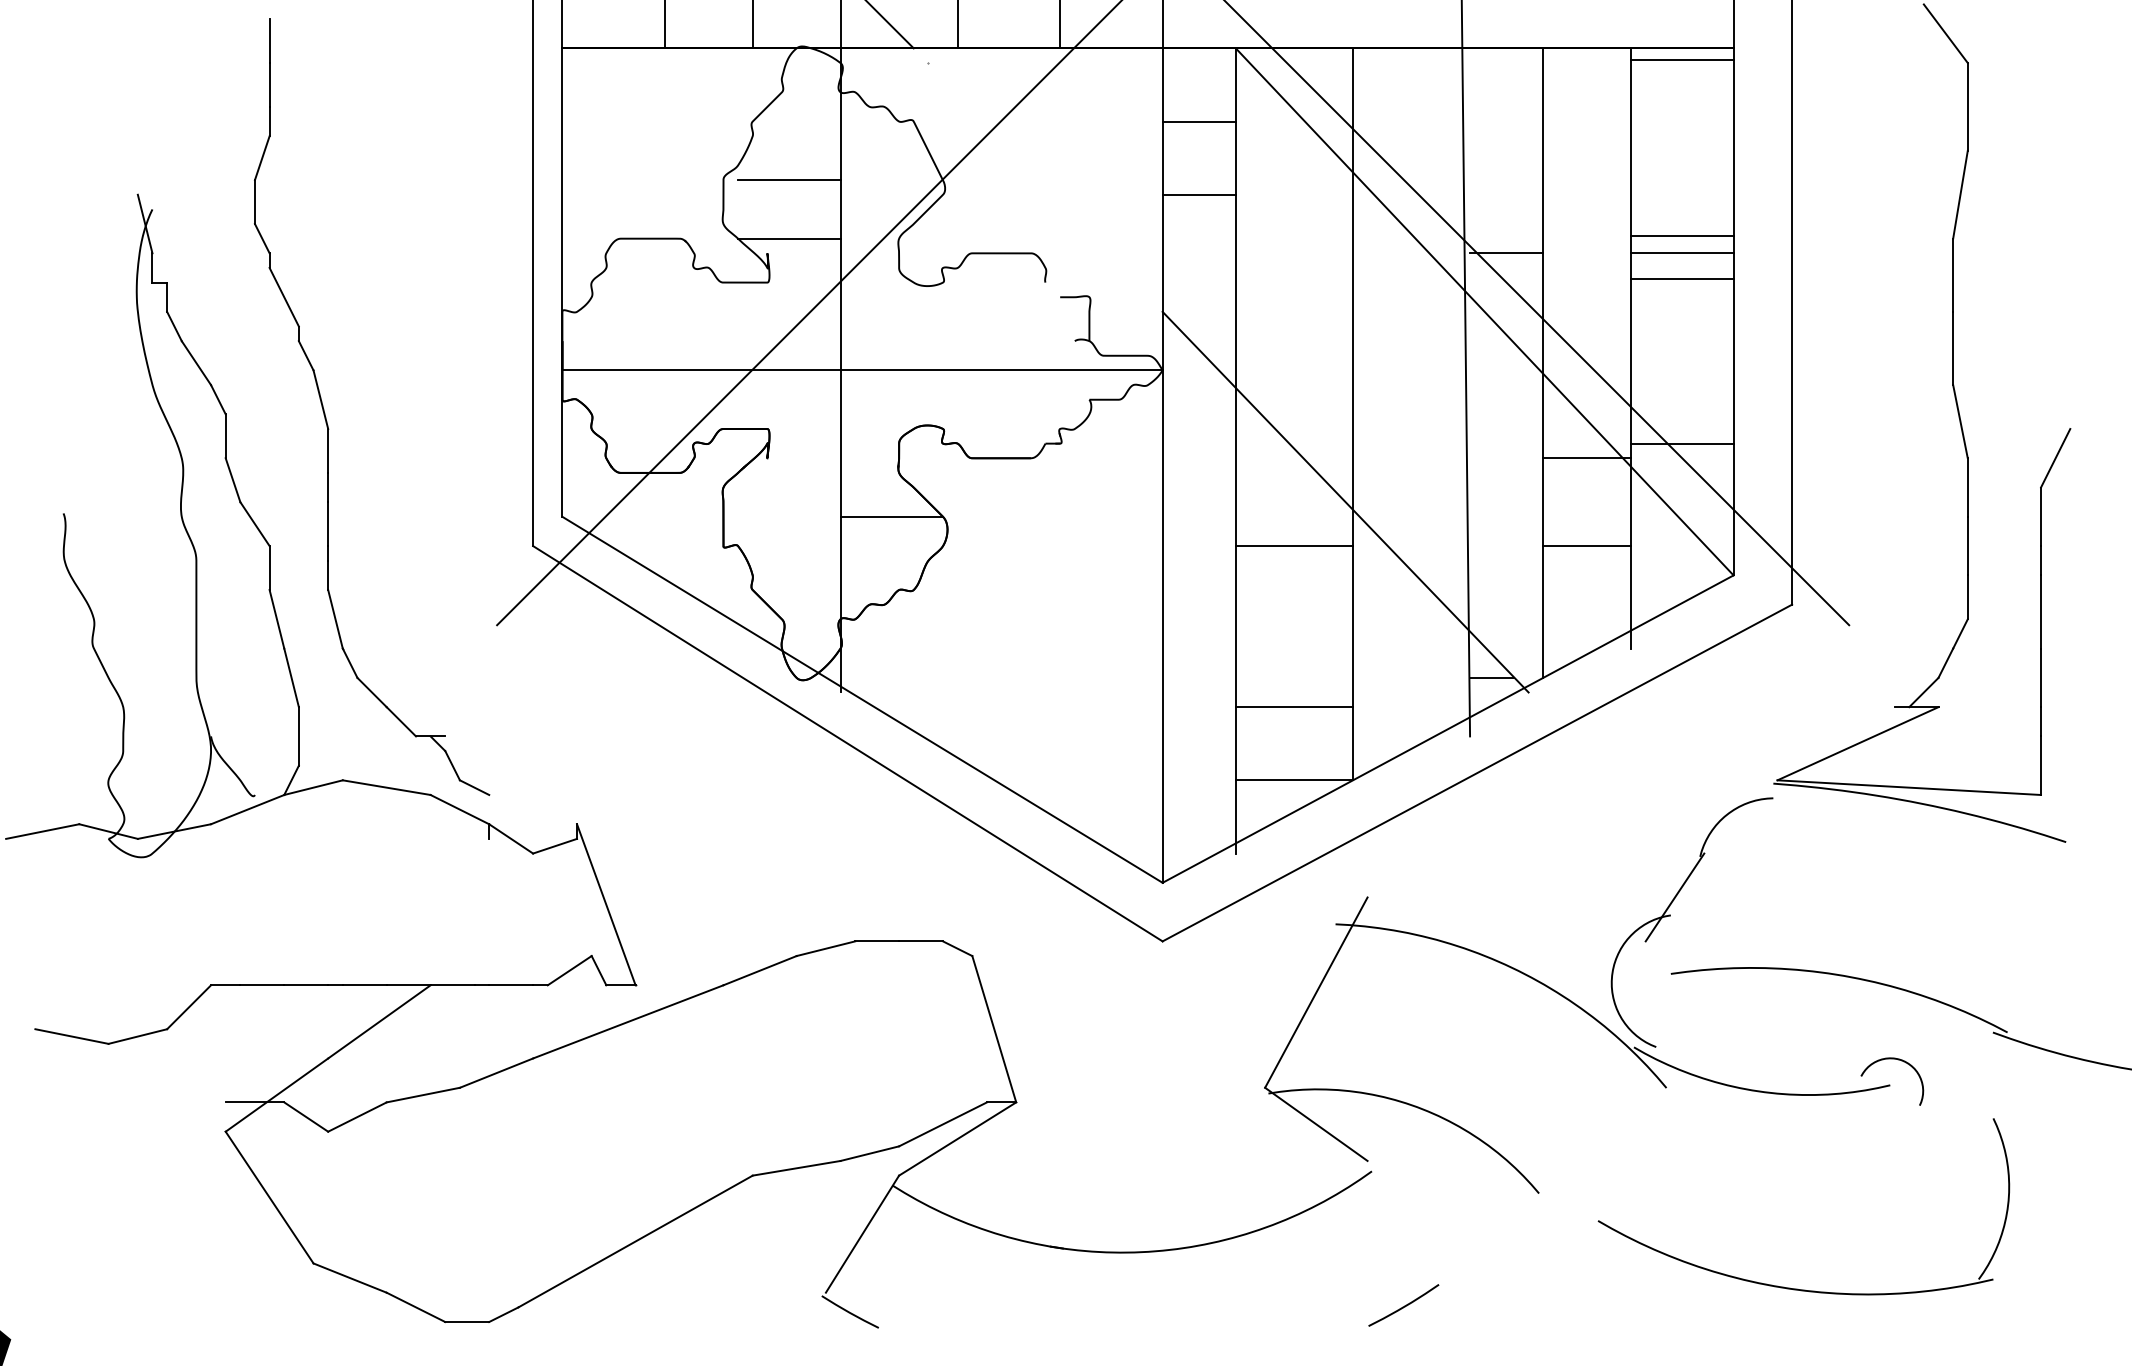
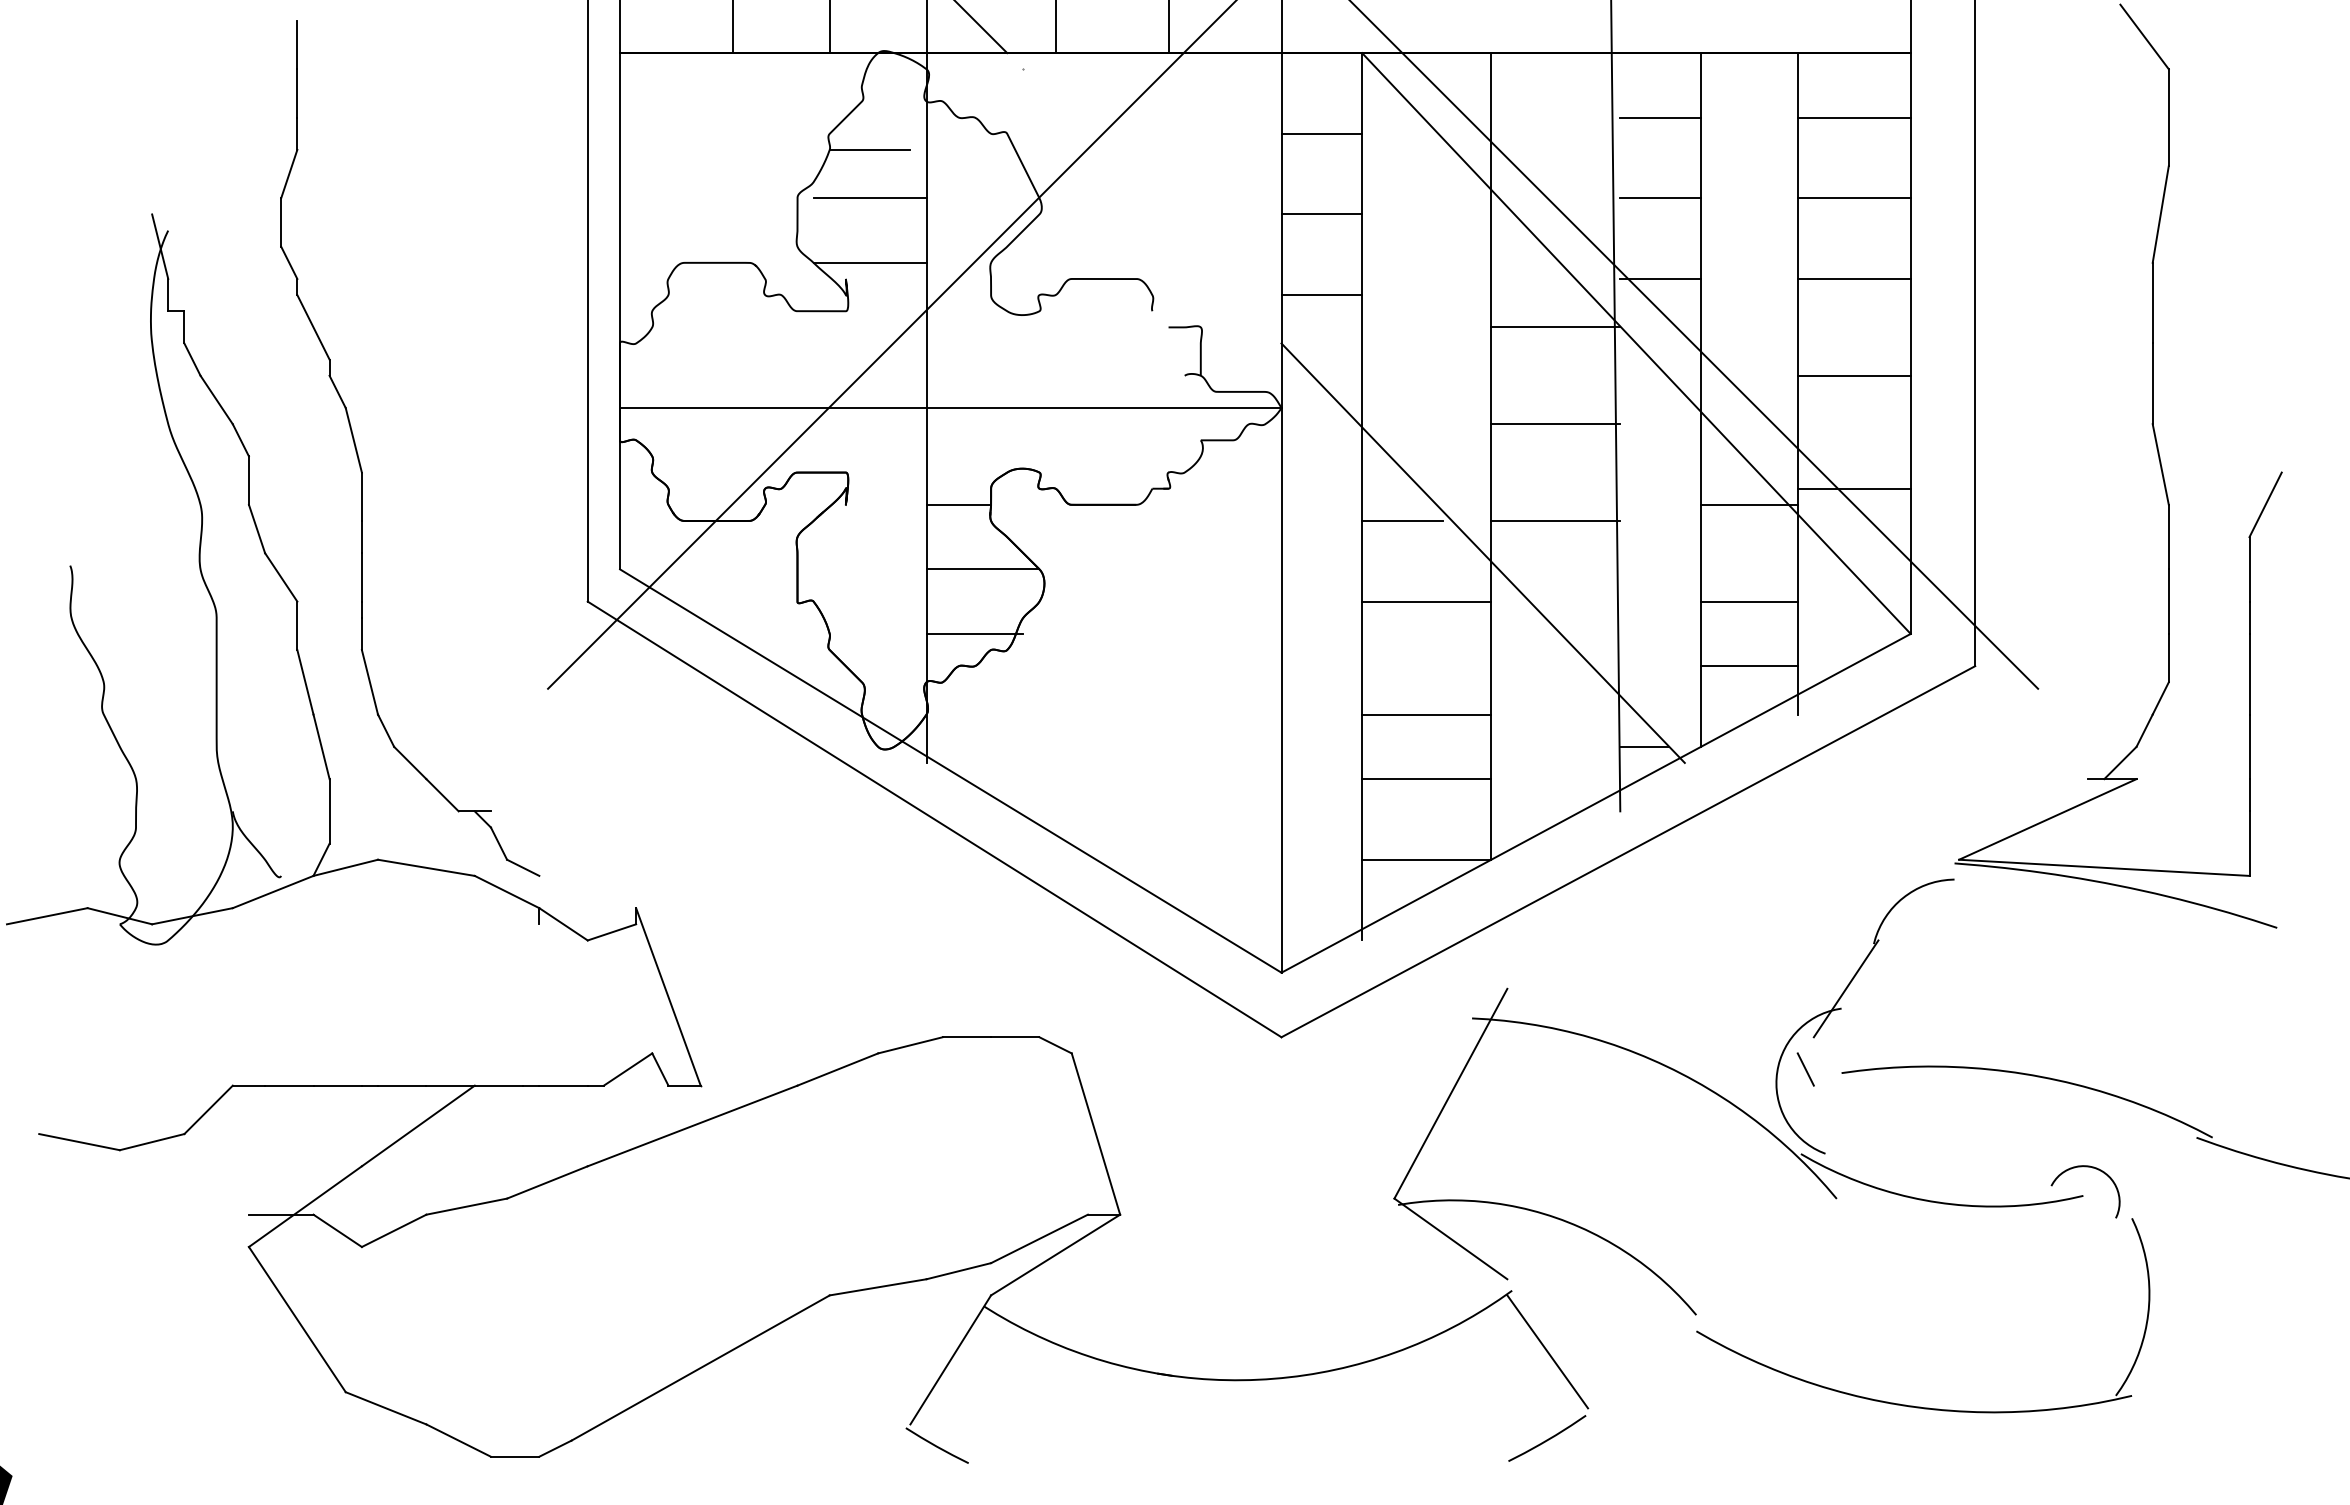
line: (1681, 59) -> (1853, 117), moved
line: (1506, 106) -> (1660, 117), added
line: (788, 135) -> (869, 149), added
line: (1506, 180) -> (1660, 198), added
line: (1681, 236) -> (1853, 198), moved
line: (1198, 268) -> (1321, 295), added
line: (1681, 278) -> (1853, 375), moved
line: (1411, 297) -> (1555, 327), added
line: (1411, 385) -> (1555, 424), added
line: (869, 457) -> (958, 504), added
line: (1272, 472) -> (1402, 520), added
line: (1411, 472) -> (1555, 520), added
line: (884, 575) -> (974, 633), added
line: (1586, 604) -> (1748, 666), added
line: (1294, 648) -> (1426, 714), added
line: (1638, 970) -> (1805, 1069), added
line: (1404, 1226) -> (1547, 1351), added
part: (1795, 1288) -> (1913, 1405), moved

